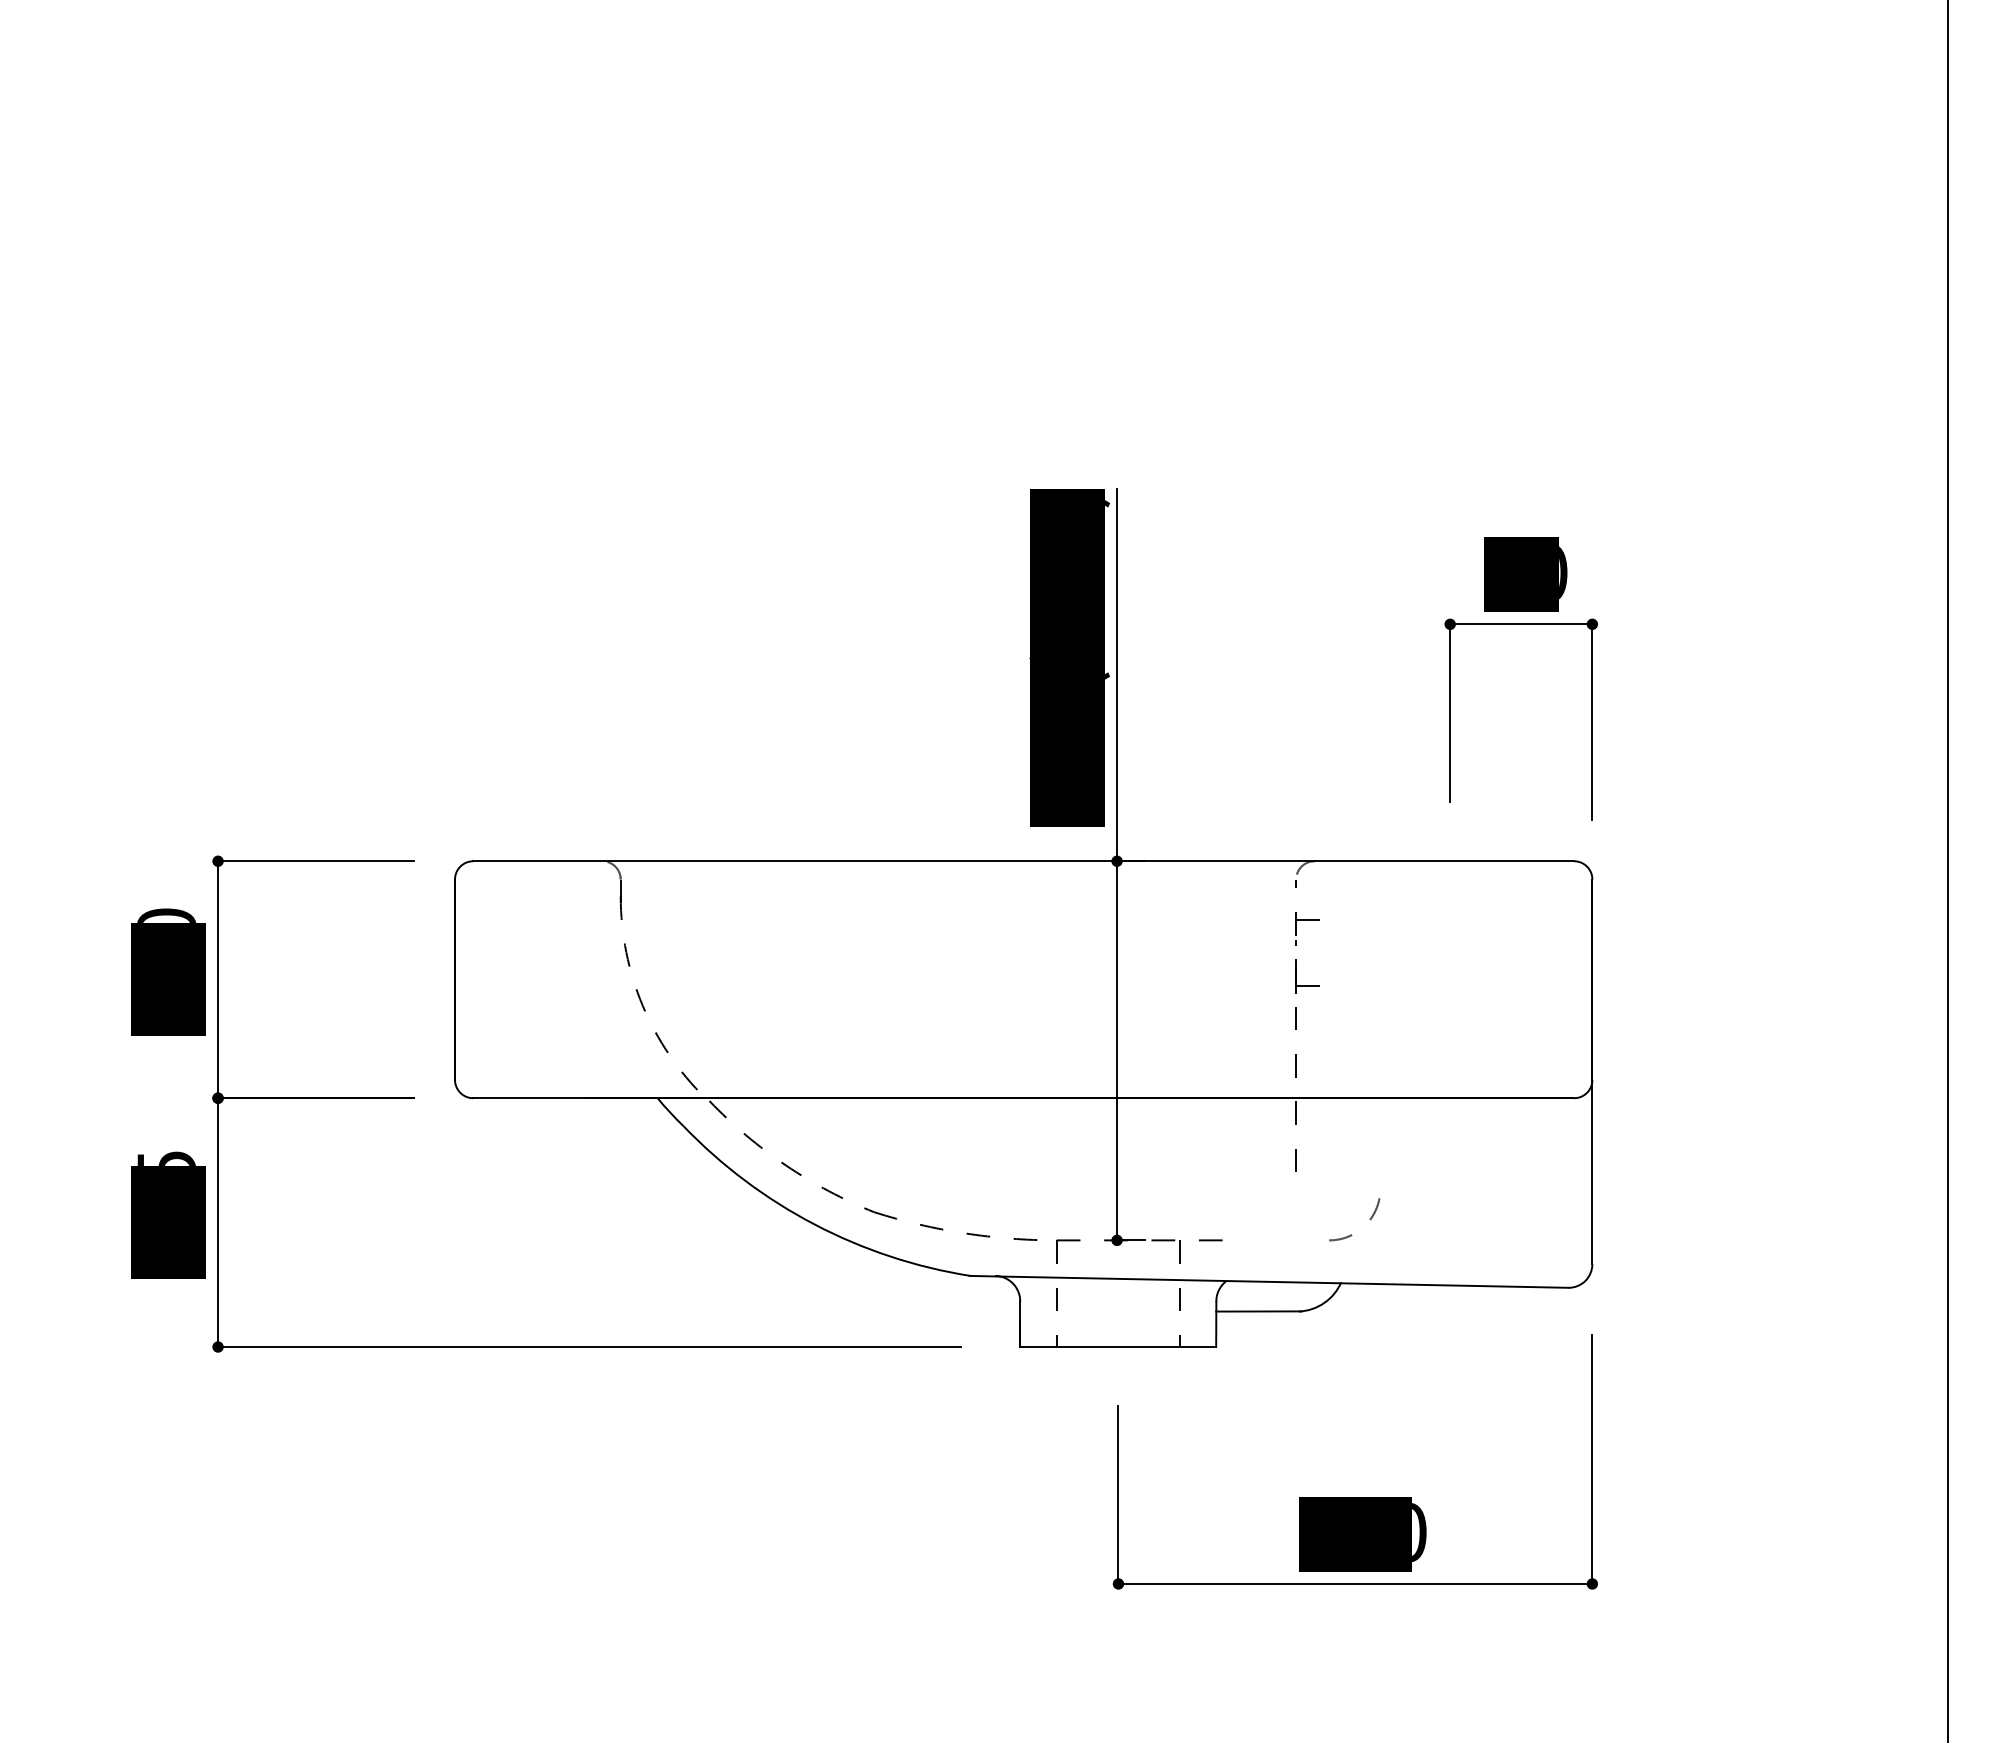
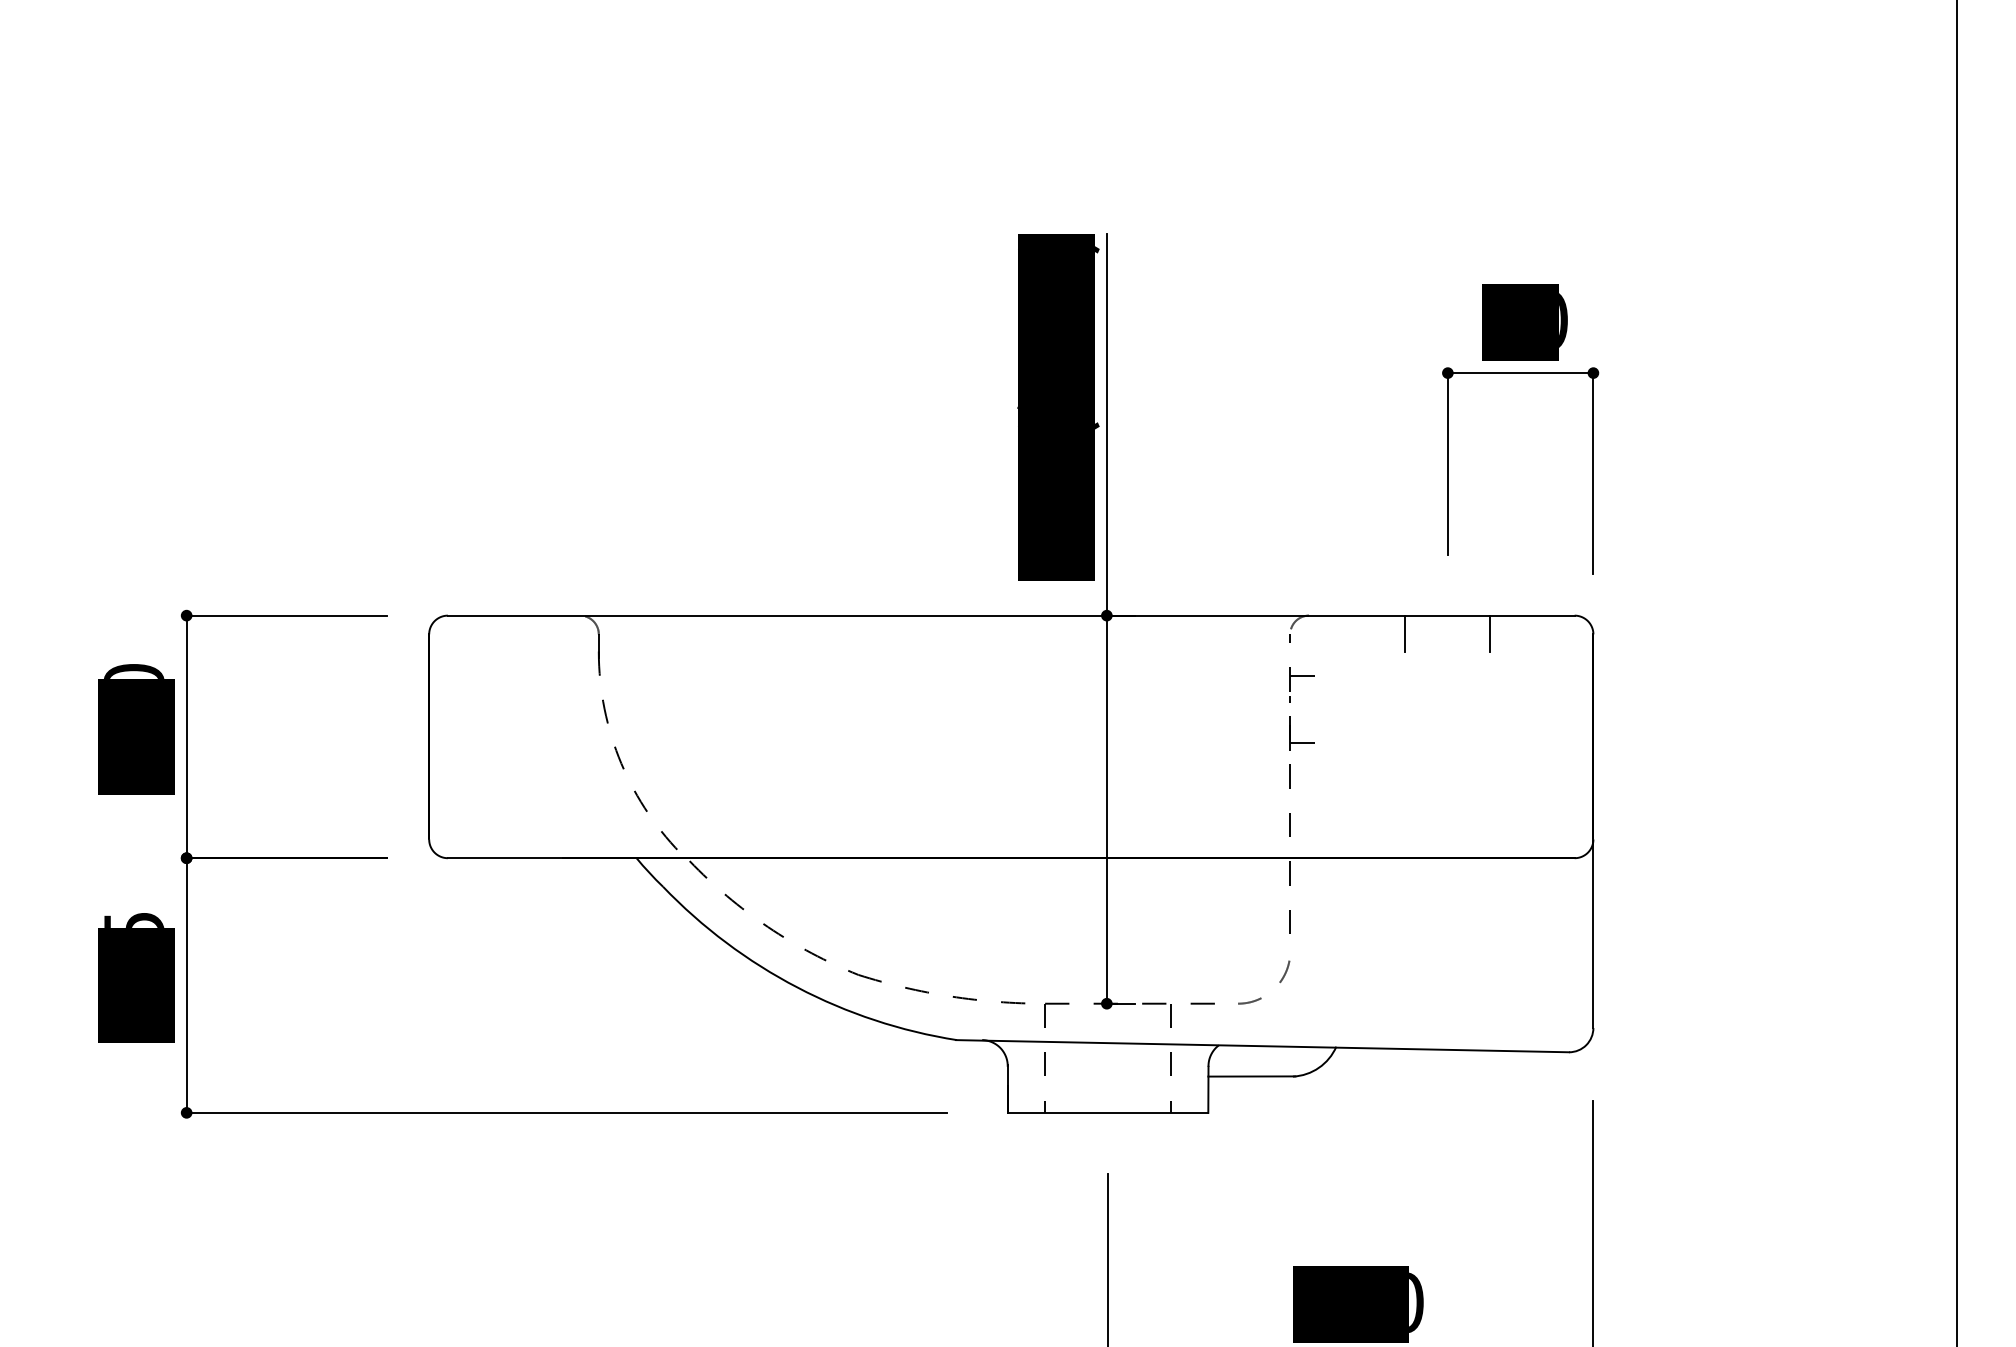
line: (1408, 878) -> (1405, 633), added
line: (1491, 878) -> (1490, 633), added
curve: (1369, 1219) -> (1279, 982), moved

